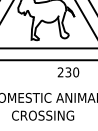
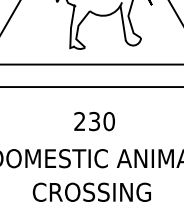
text: (68, 72) -> (94, 121), moved

